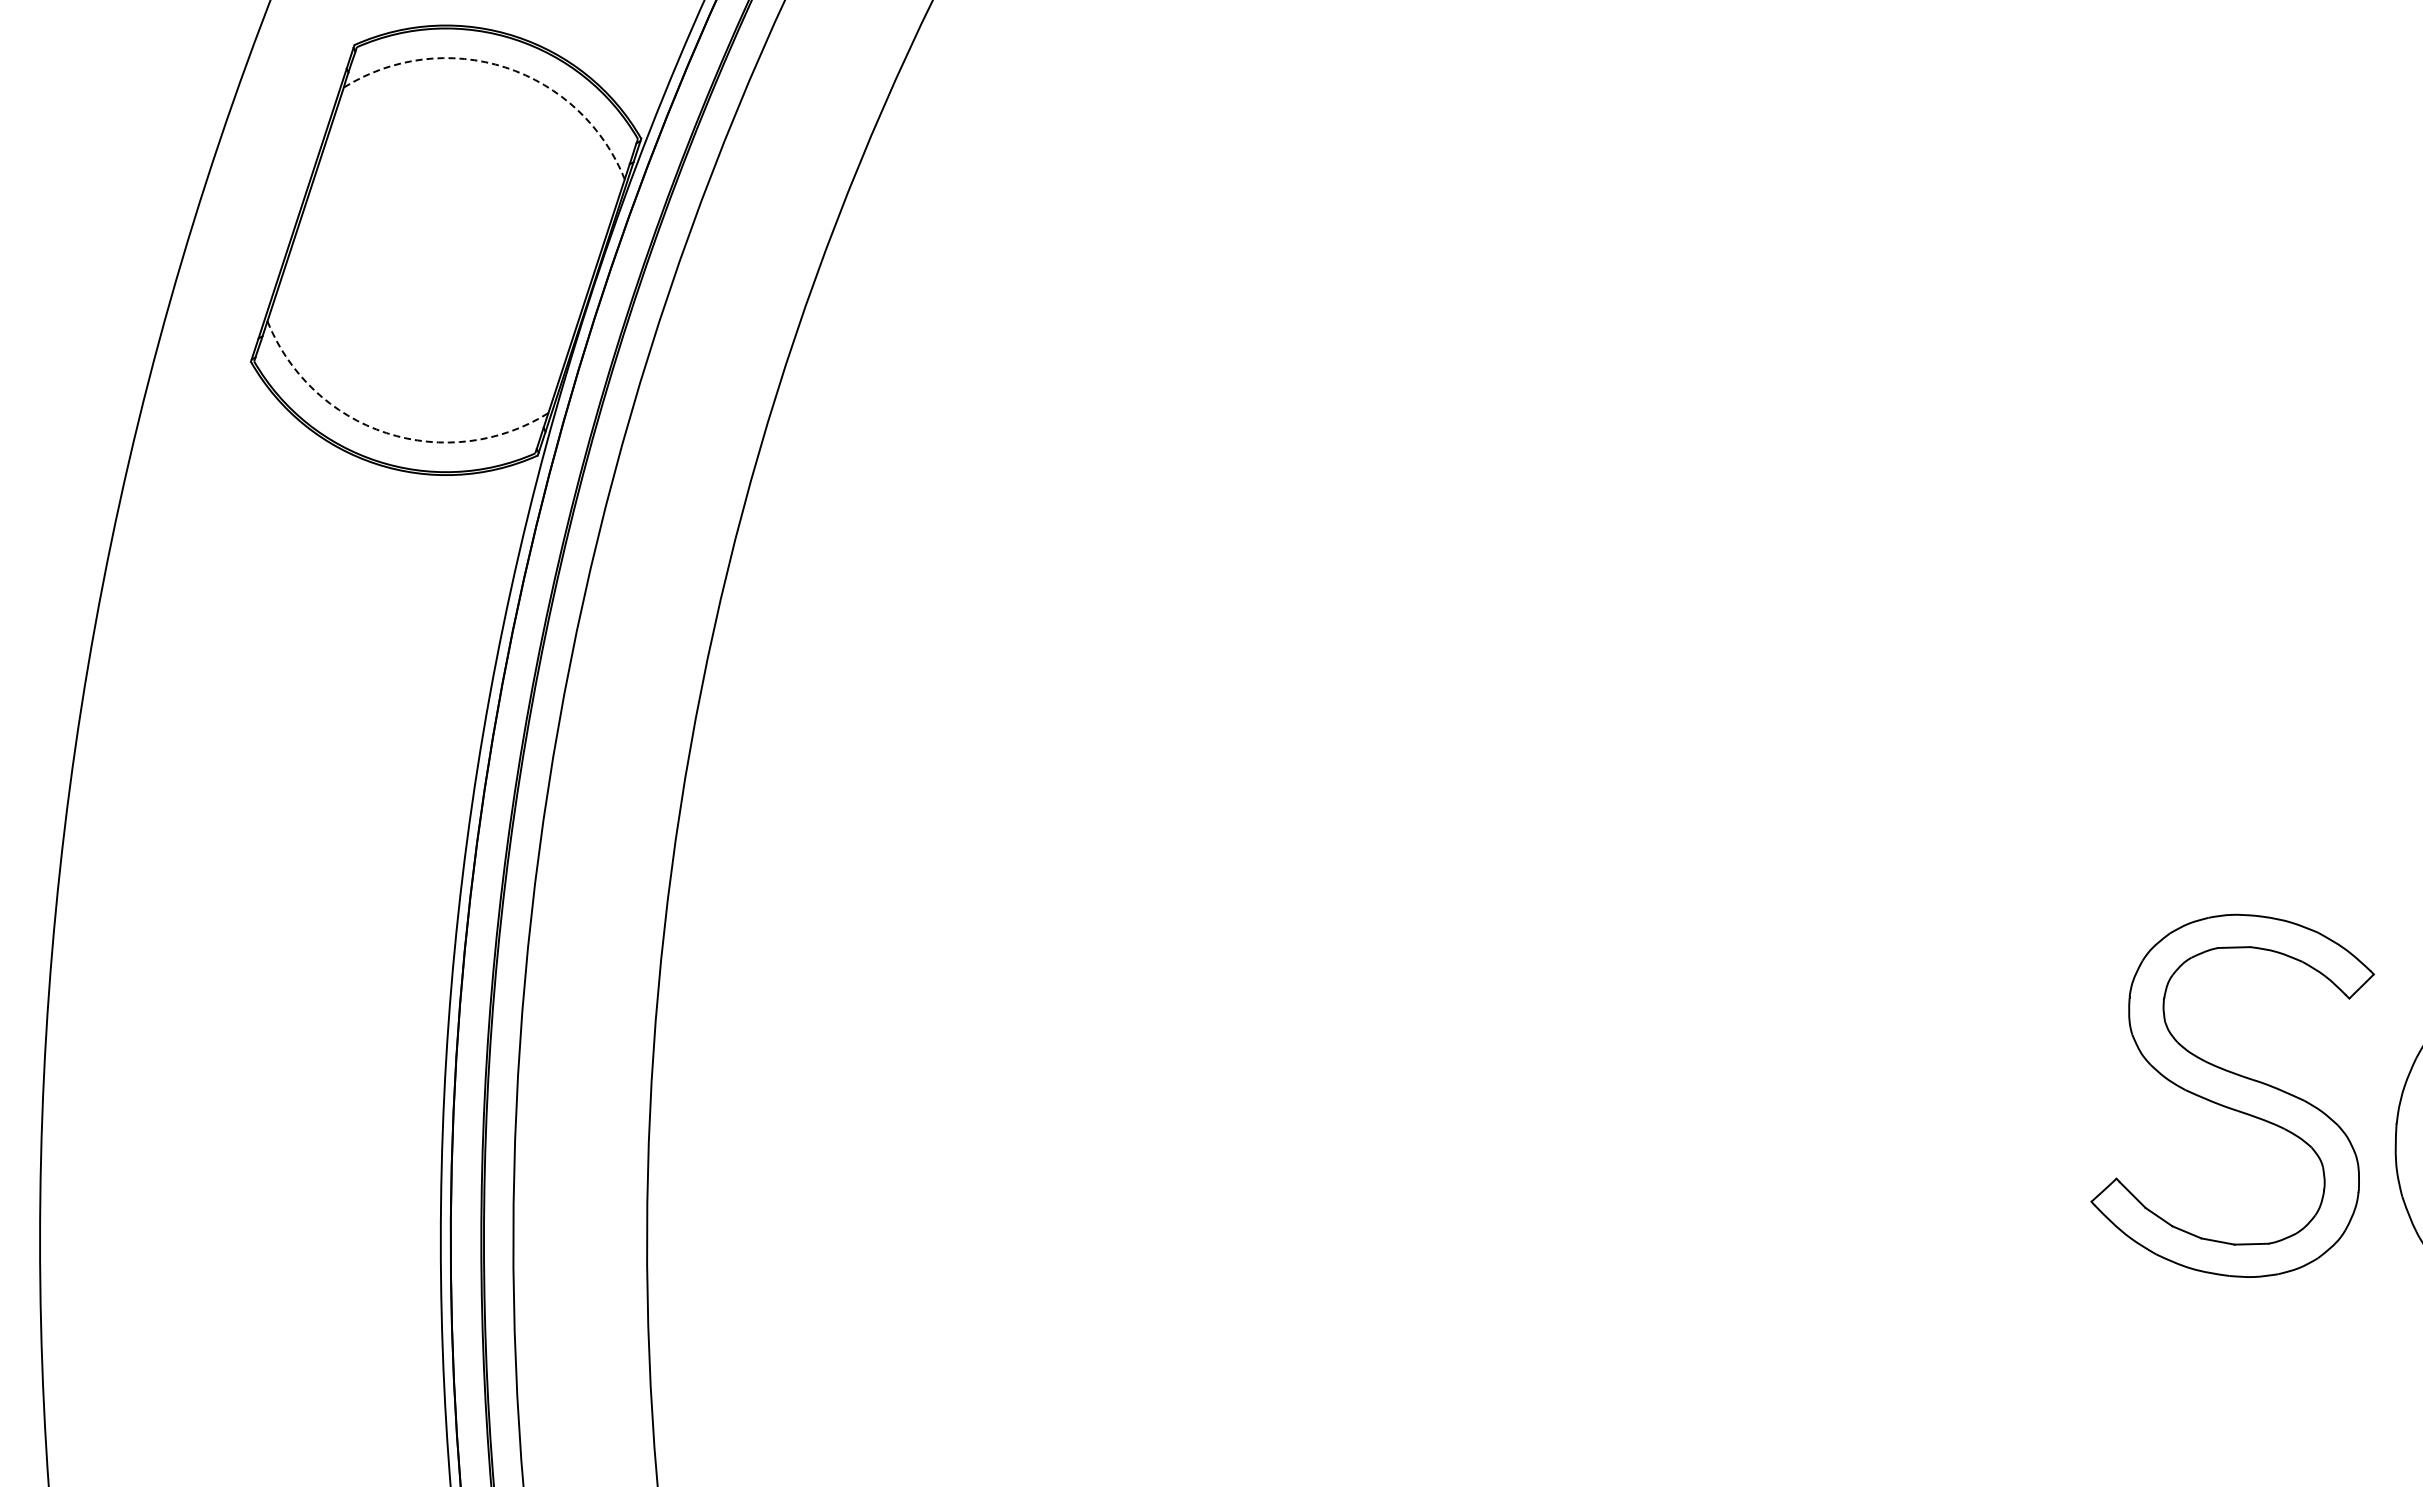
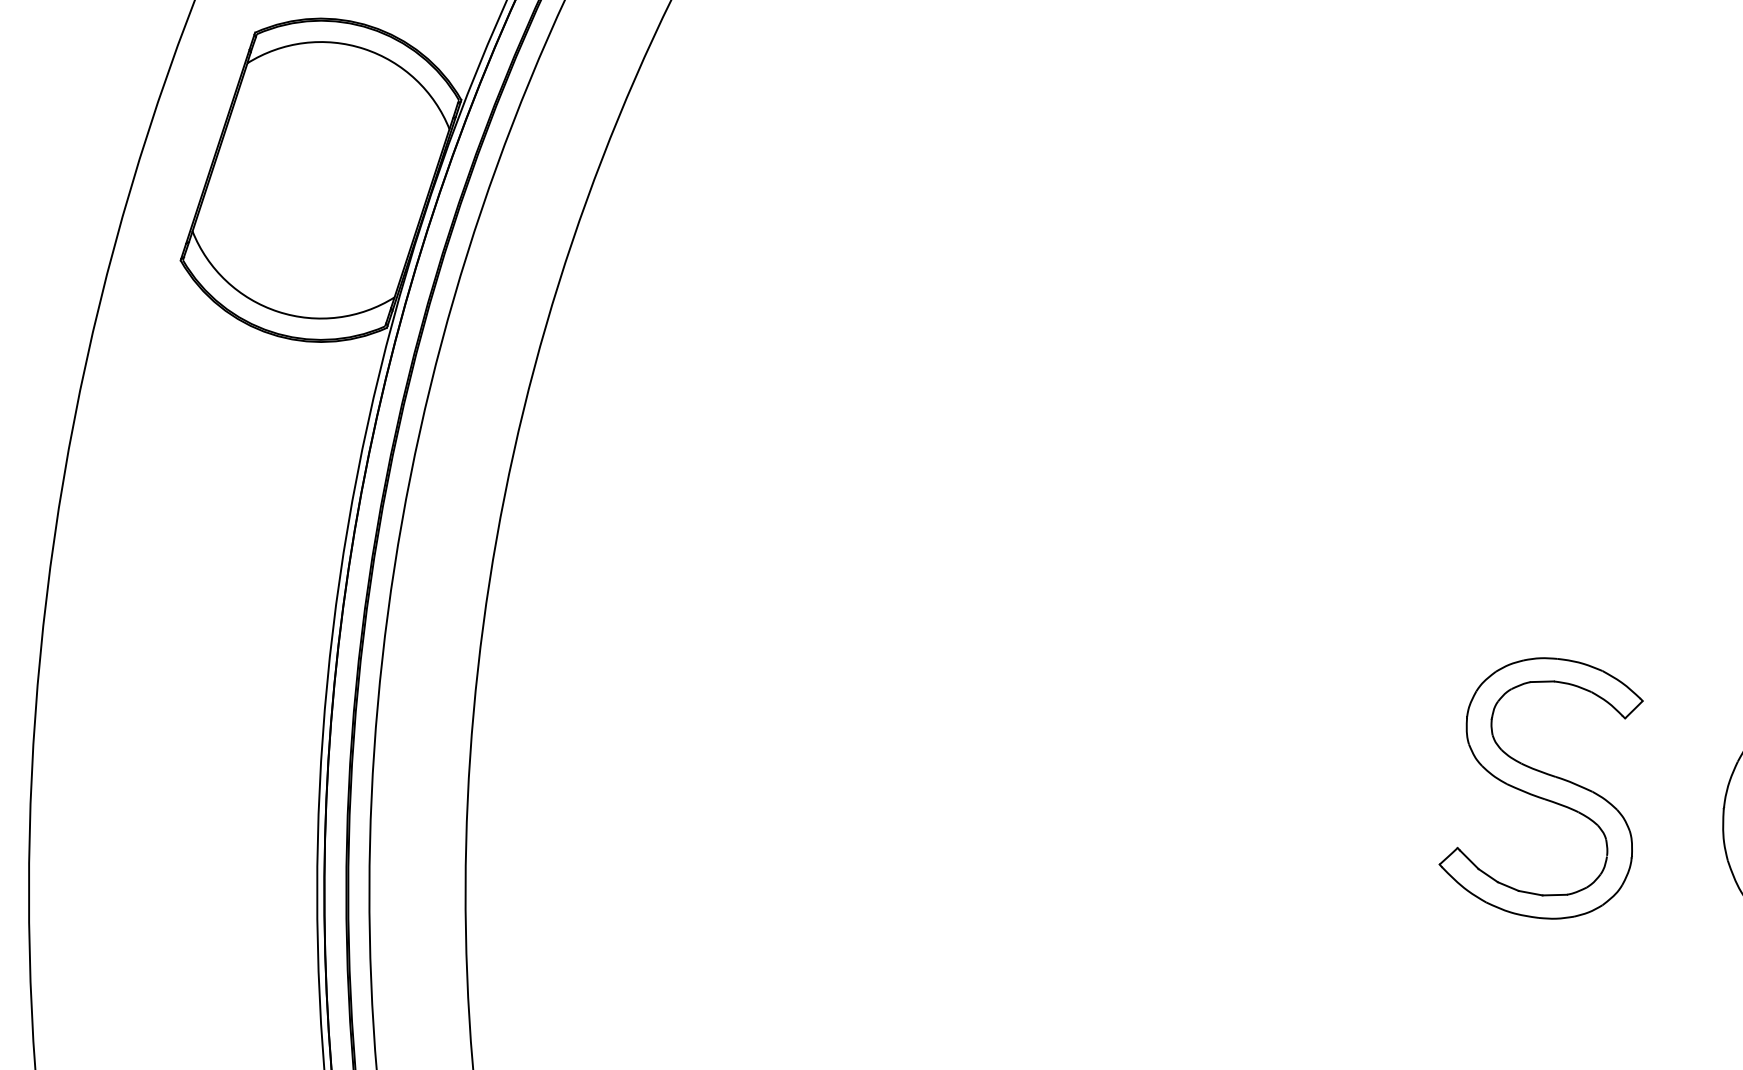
arc: (505, 67) -> (363, 48), dashed -> solid
arc: (386, 433) -> (278, 312), dashed -> solid
part: (2232, 1095) -> (1541, 788), moved

